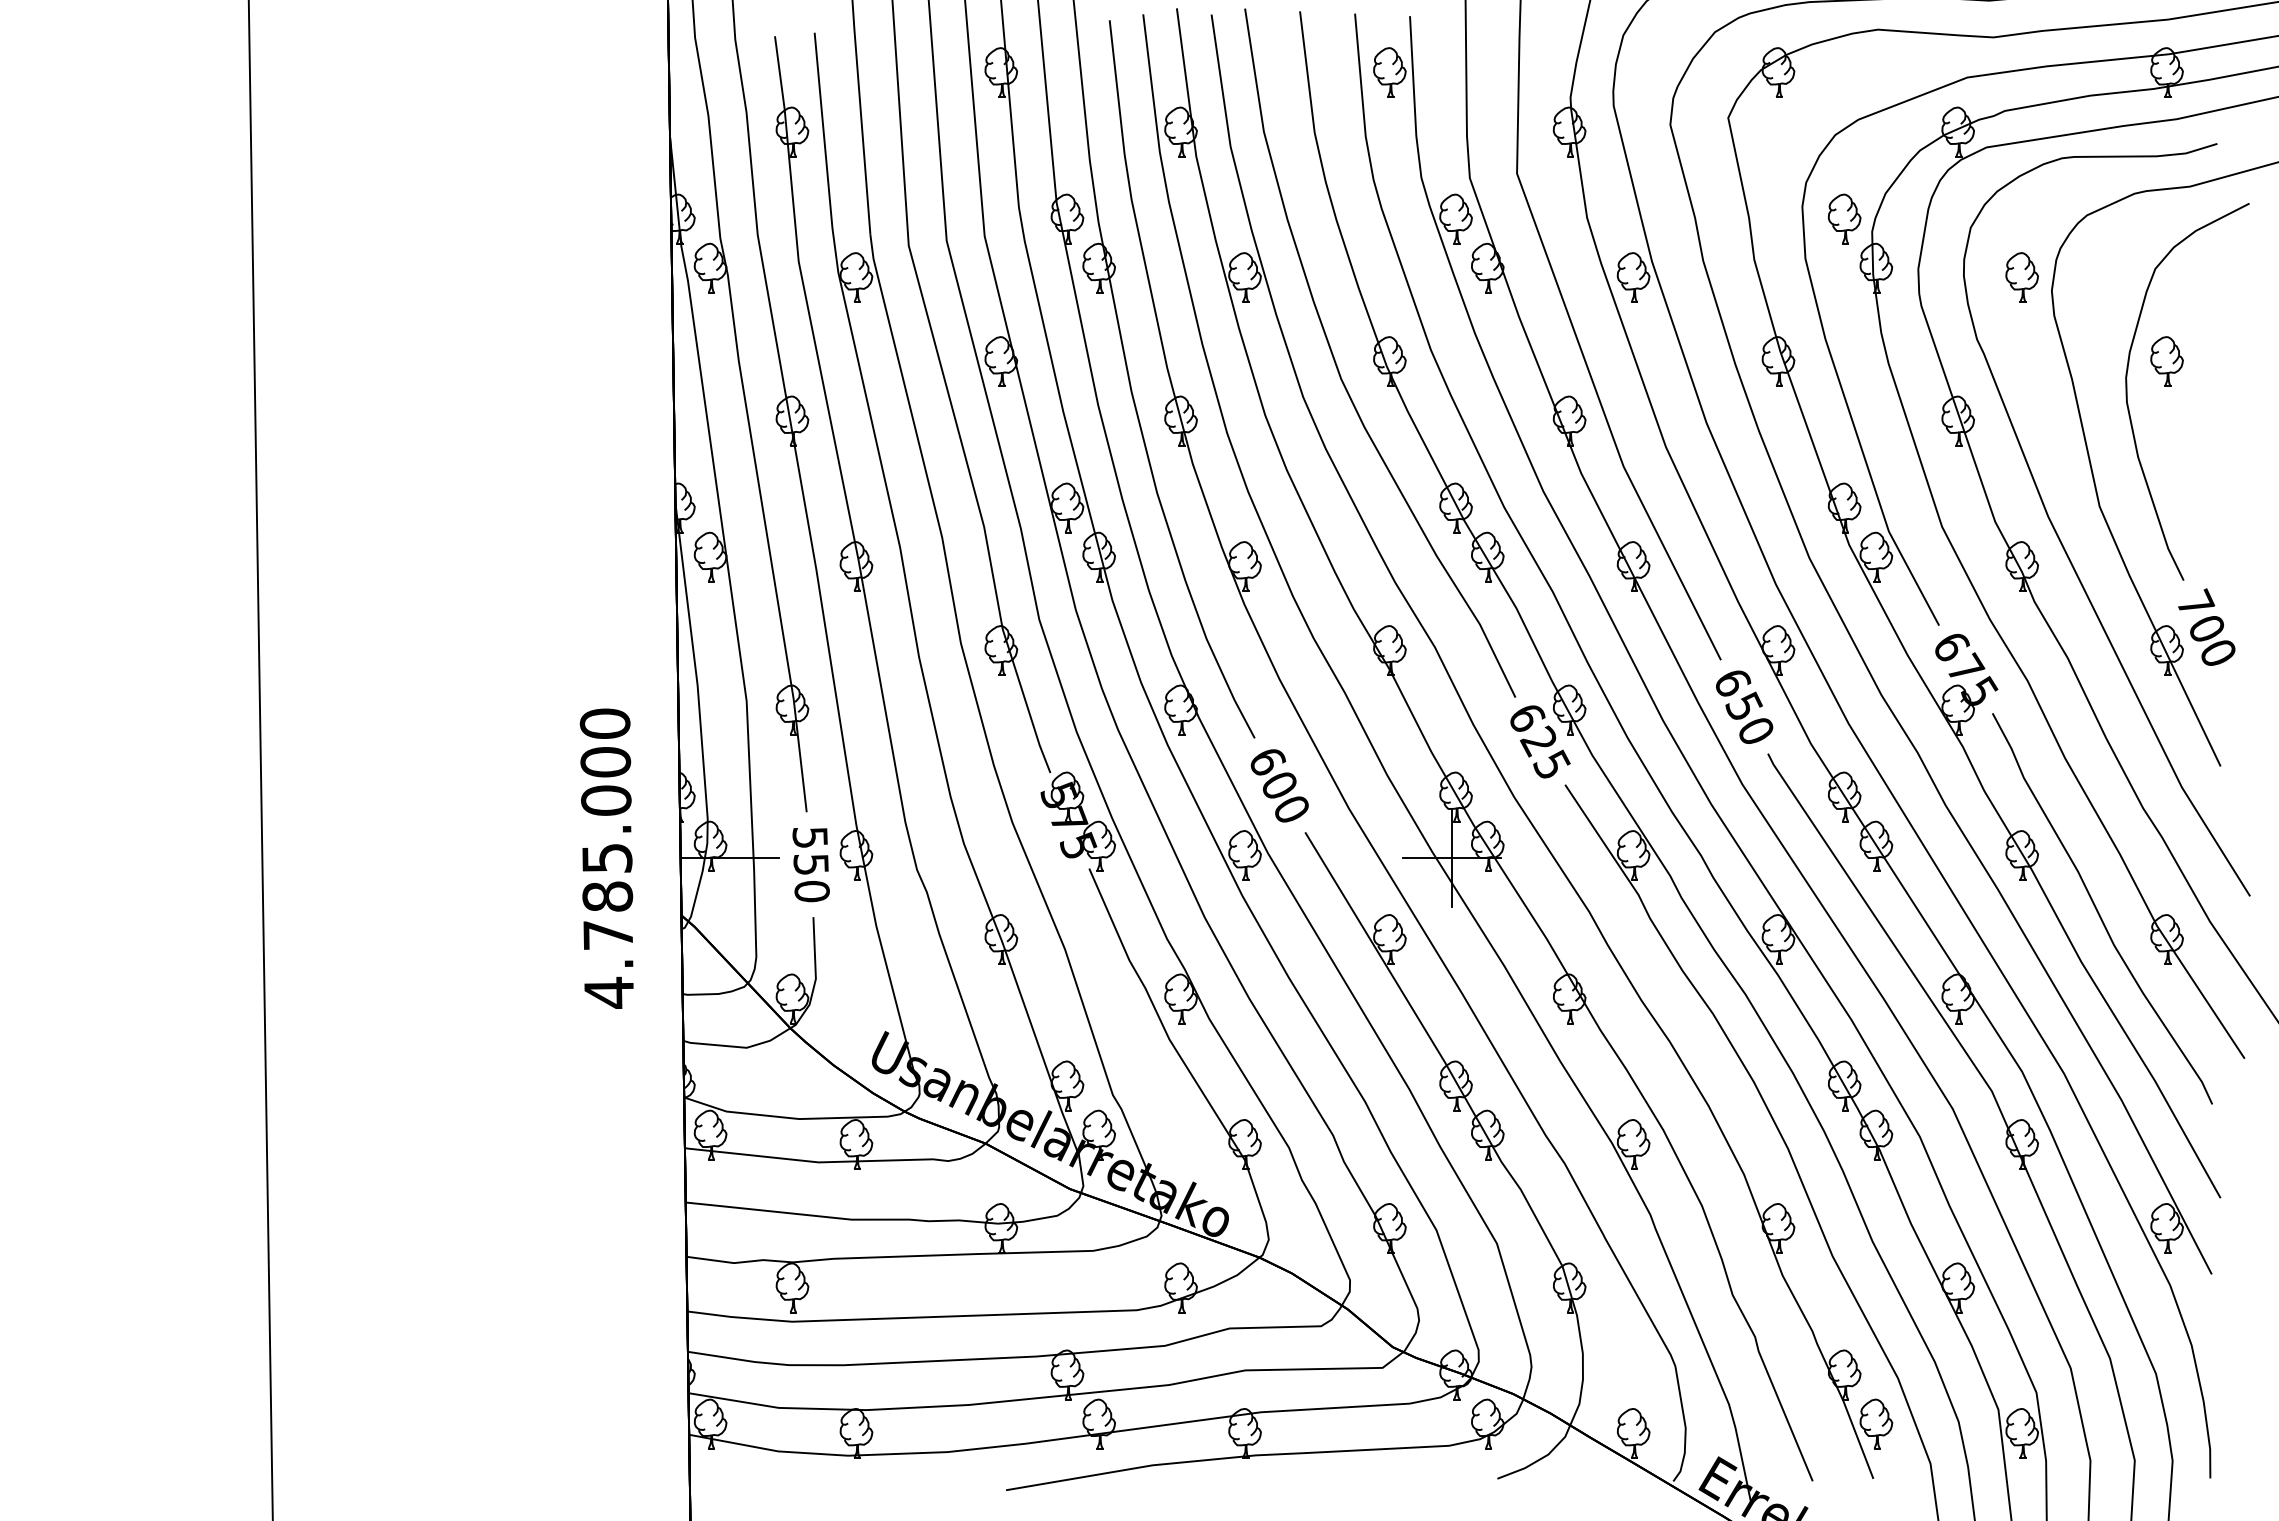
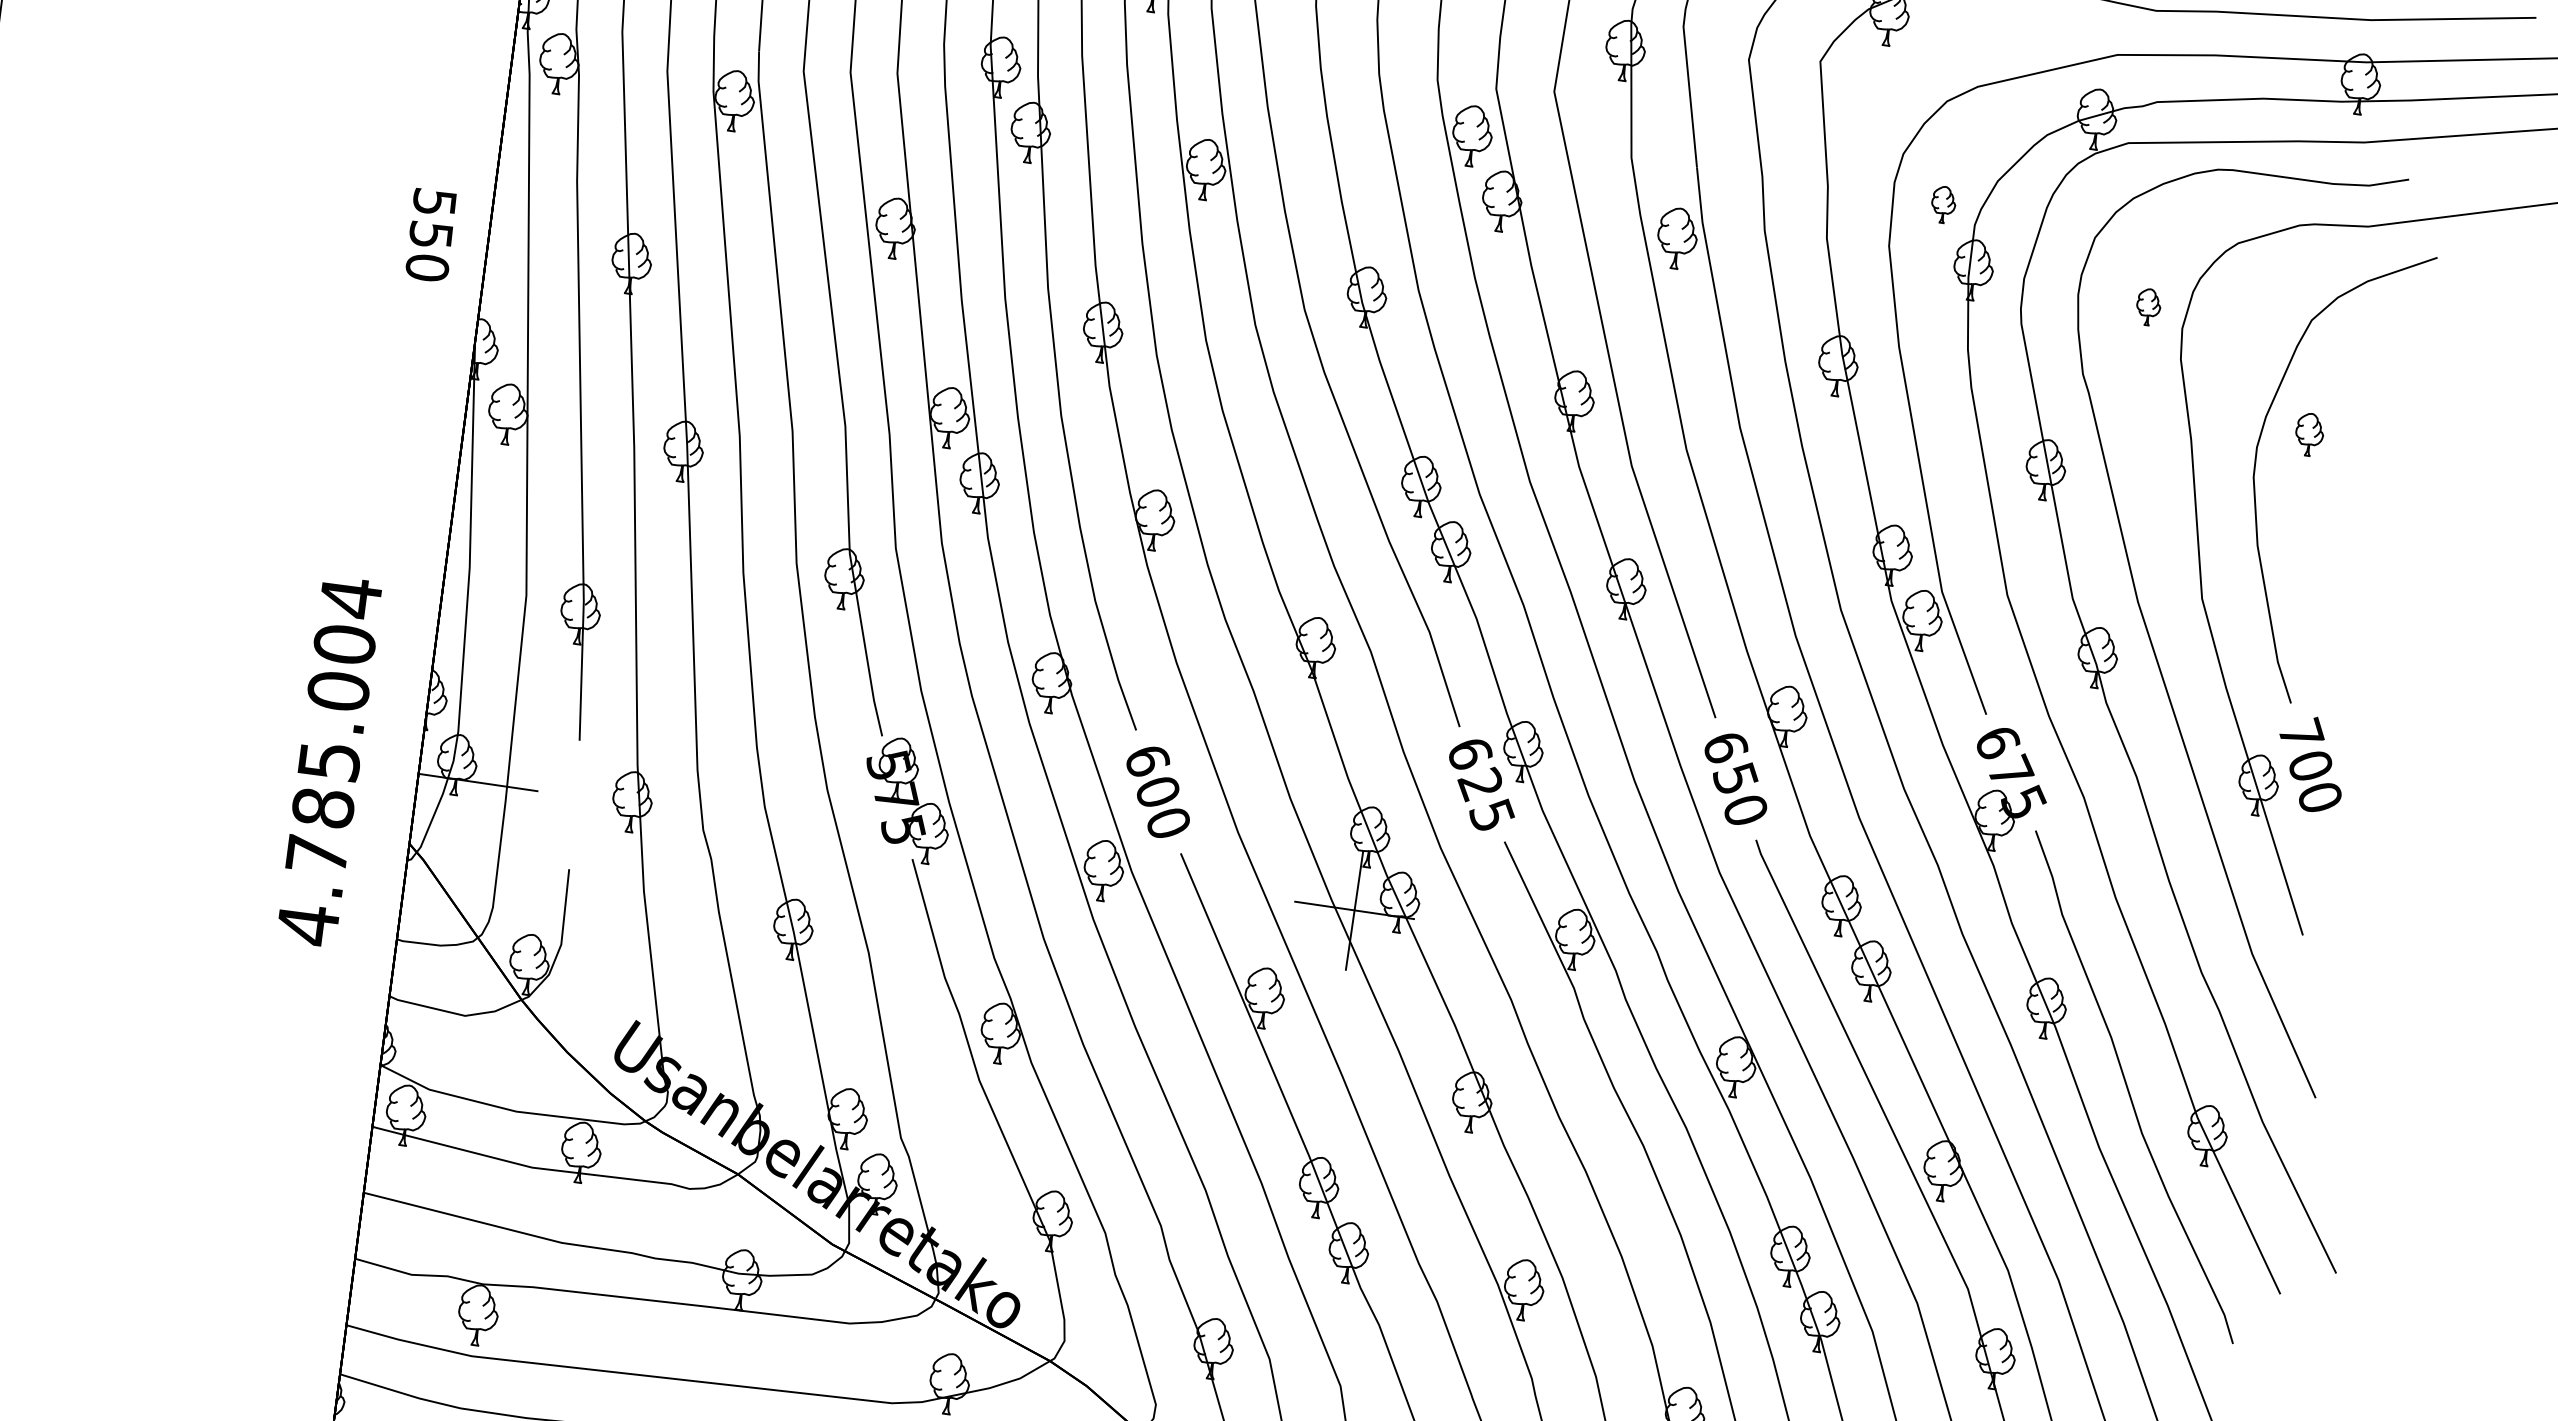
part: (1844, 218) -> (1943, 204), size x0.6
part: (2021, 277) -> (2147, 307), size x0.6
part: (2166, 361) -> (2308, 434), size x0.7
text: (604, 723) -> (350, 597), 4.785.000 -> 4.785.004
text: (810, 865) -> (429, 236), moved

